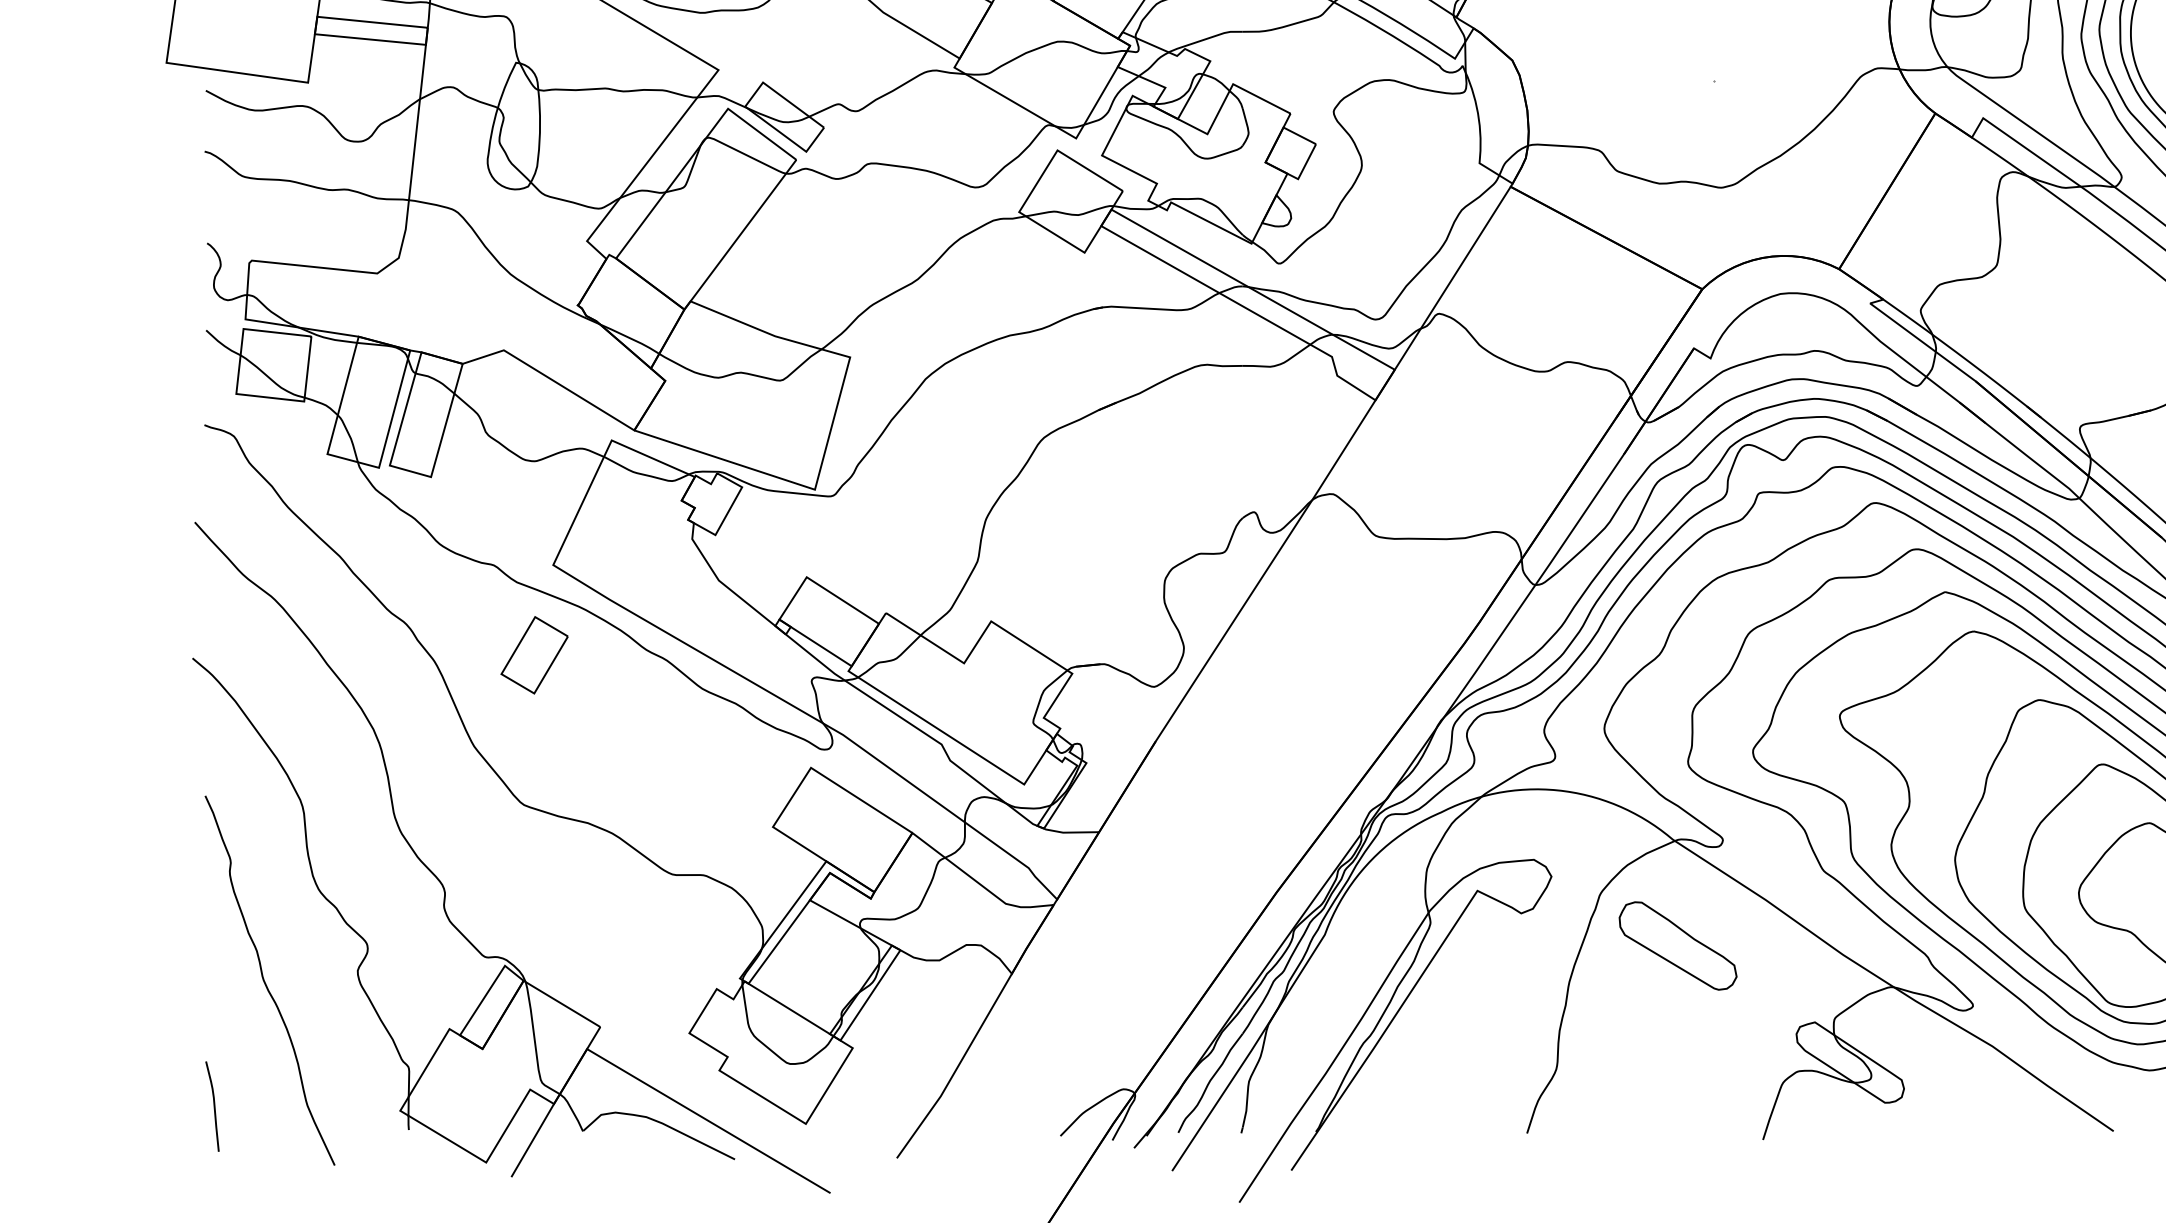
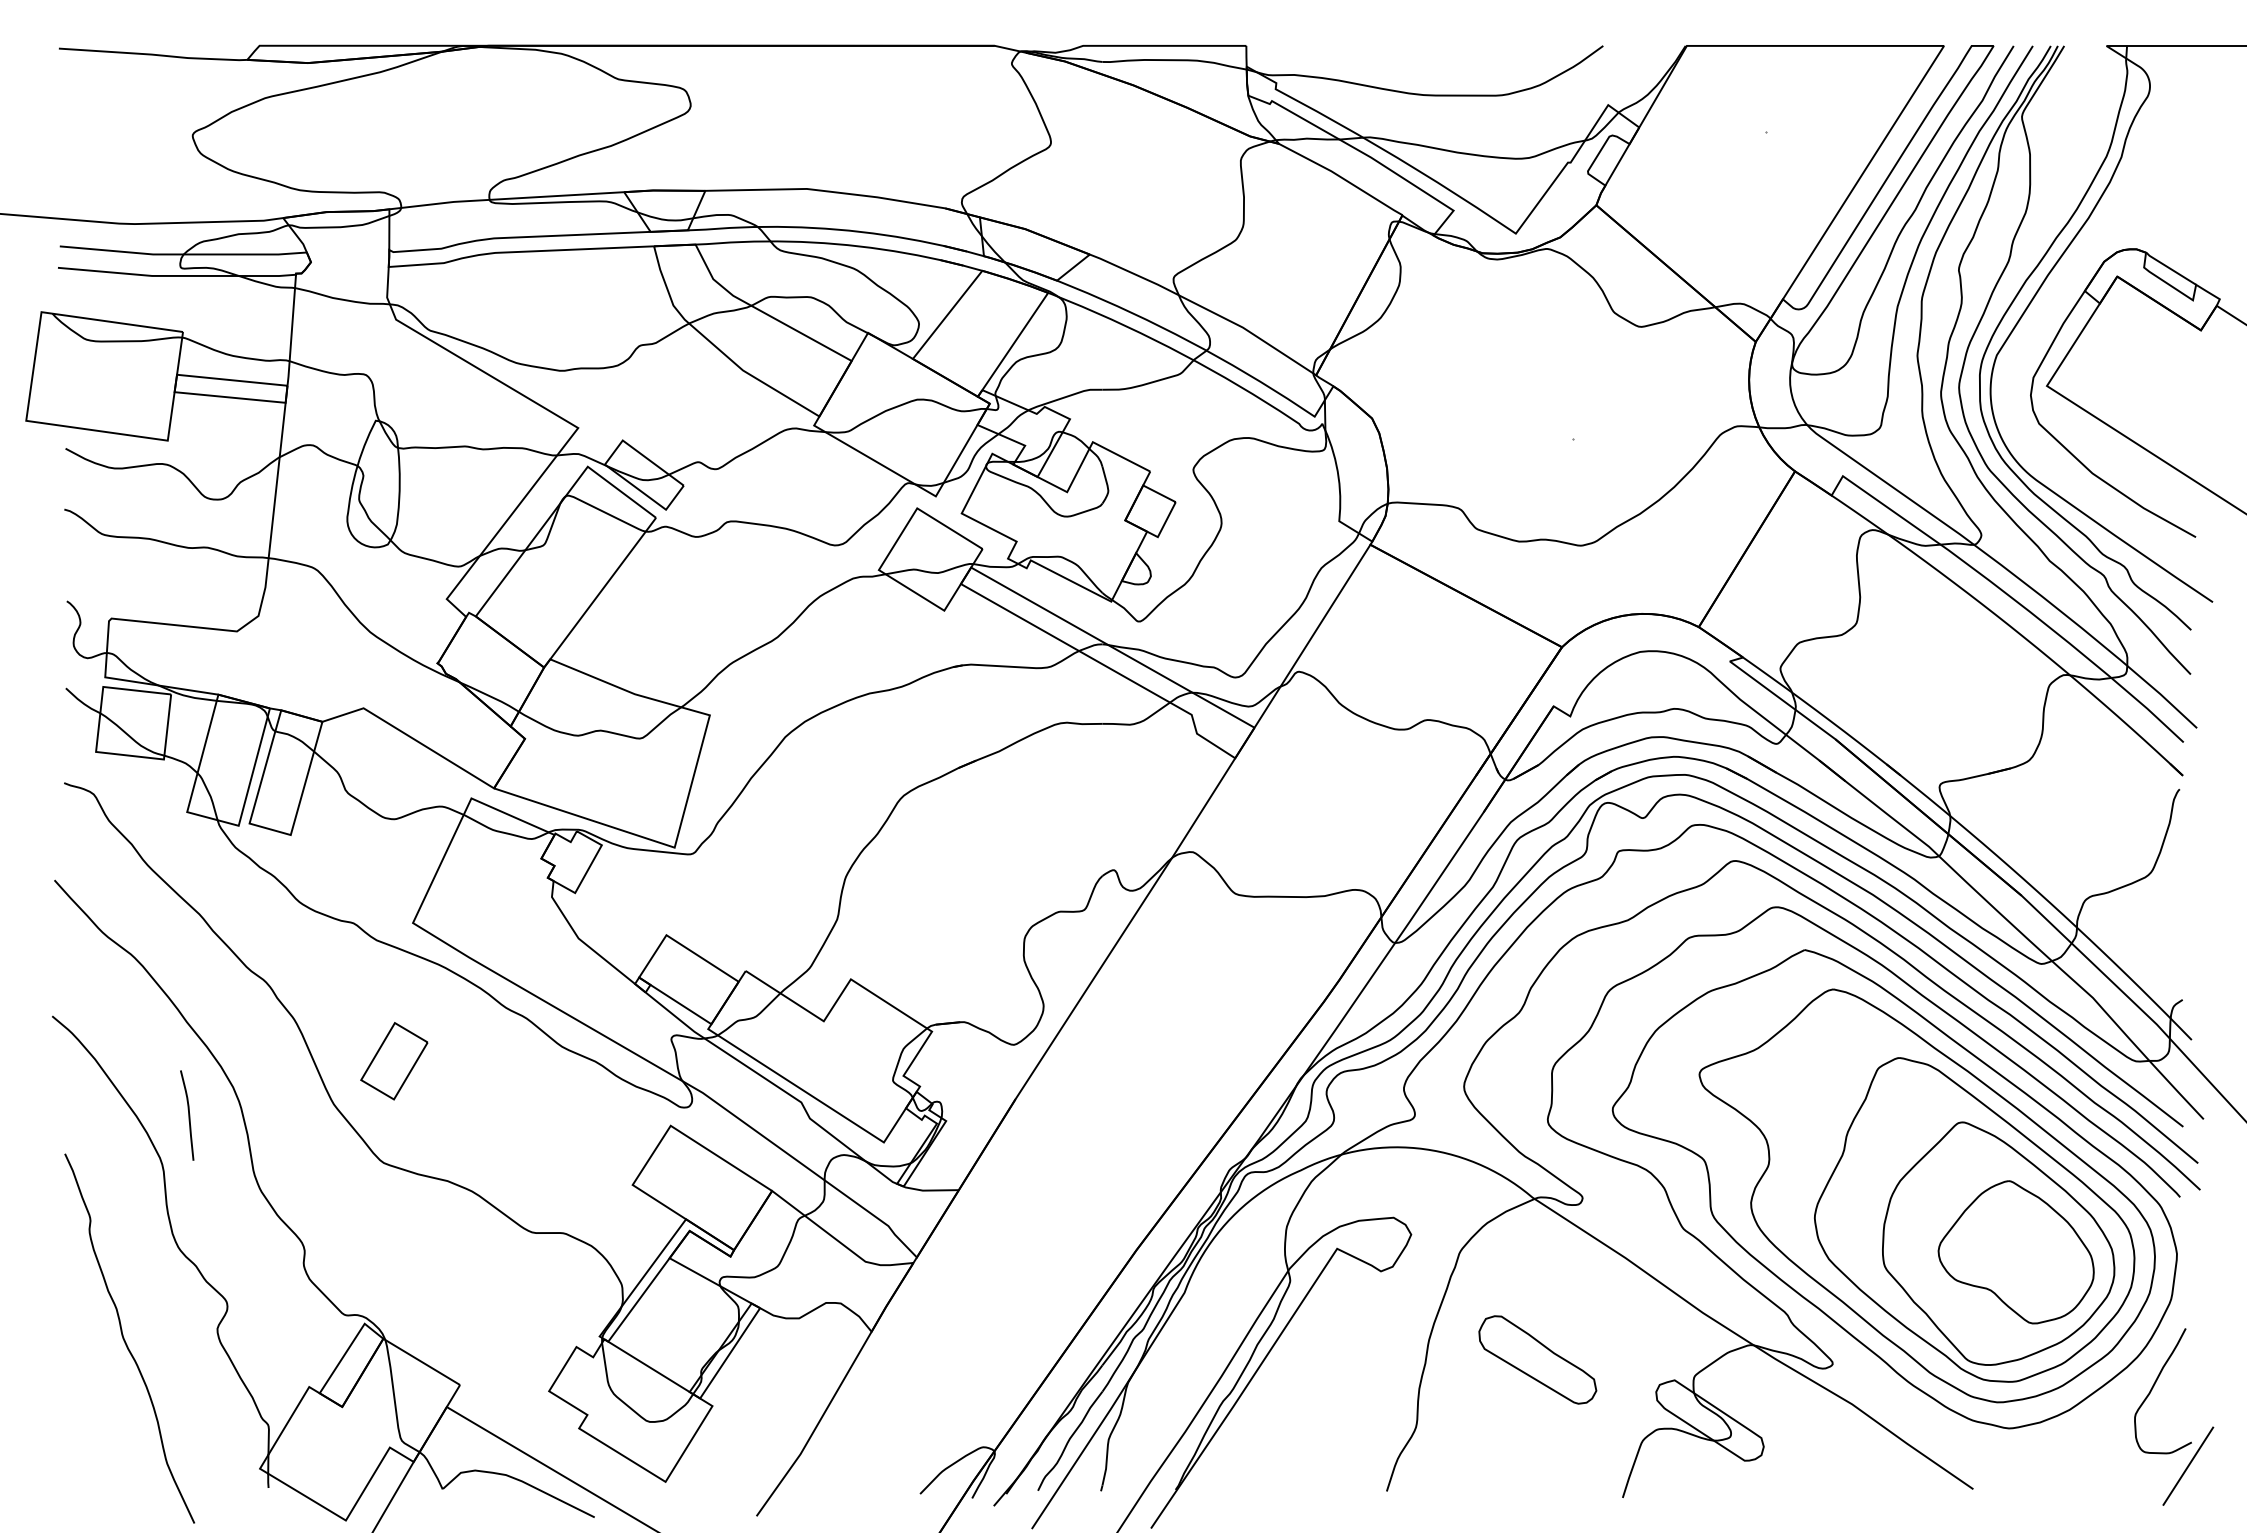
part: (534, 655) -> (394, 1061), moved
part: (1677, 945) -> (1537, 1359), moved
curve: (213, 1106) -> (188, 1115), moved

